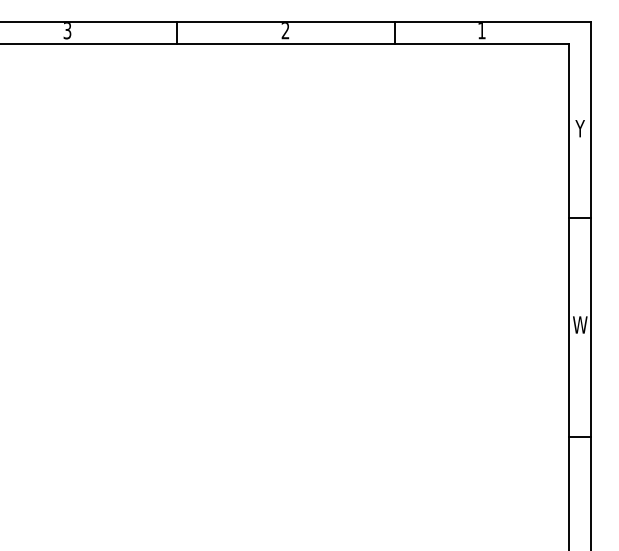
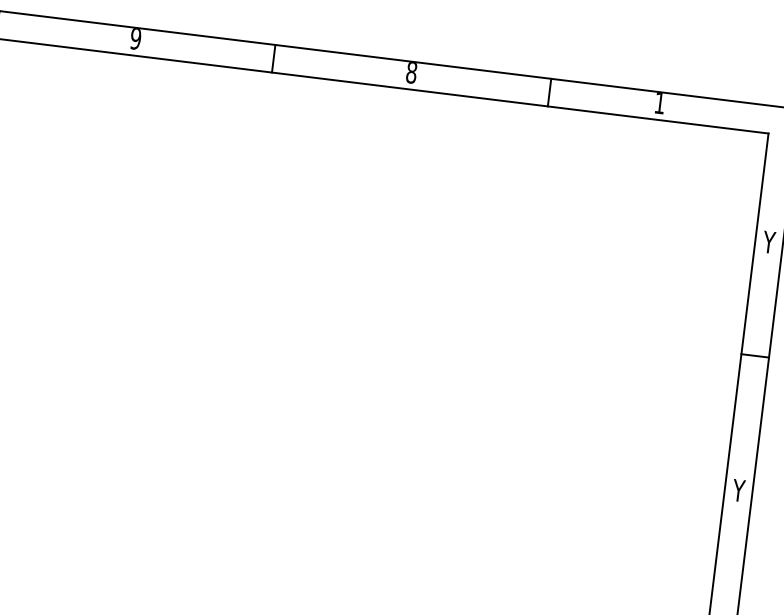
text: (67, 31) -> (135, 39), 3 -> 9
text: (285, 31) -> (411, 73), 2 -> 8
text: (580, 324) -> (739, 490), W -> Y

